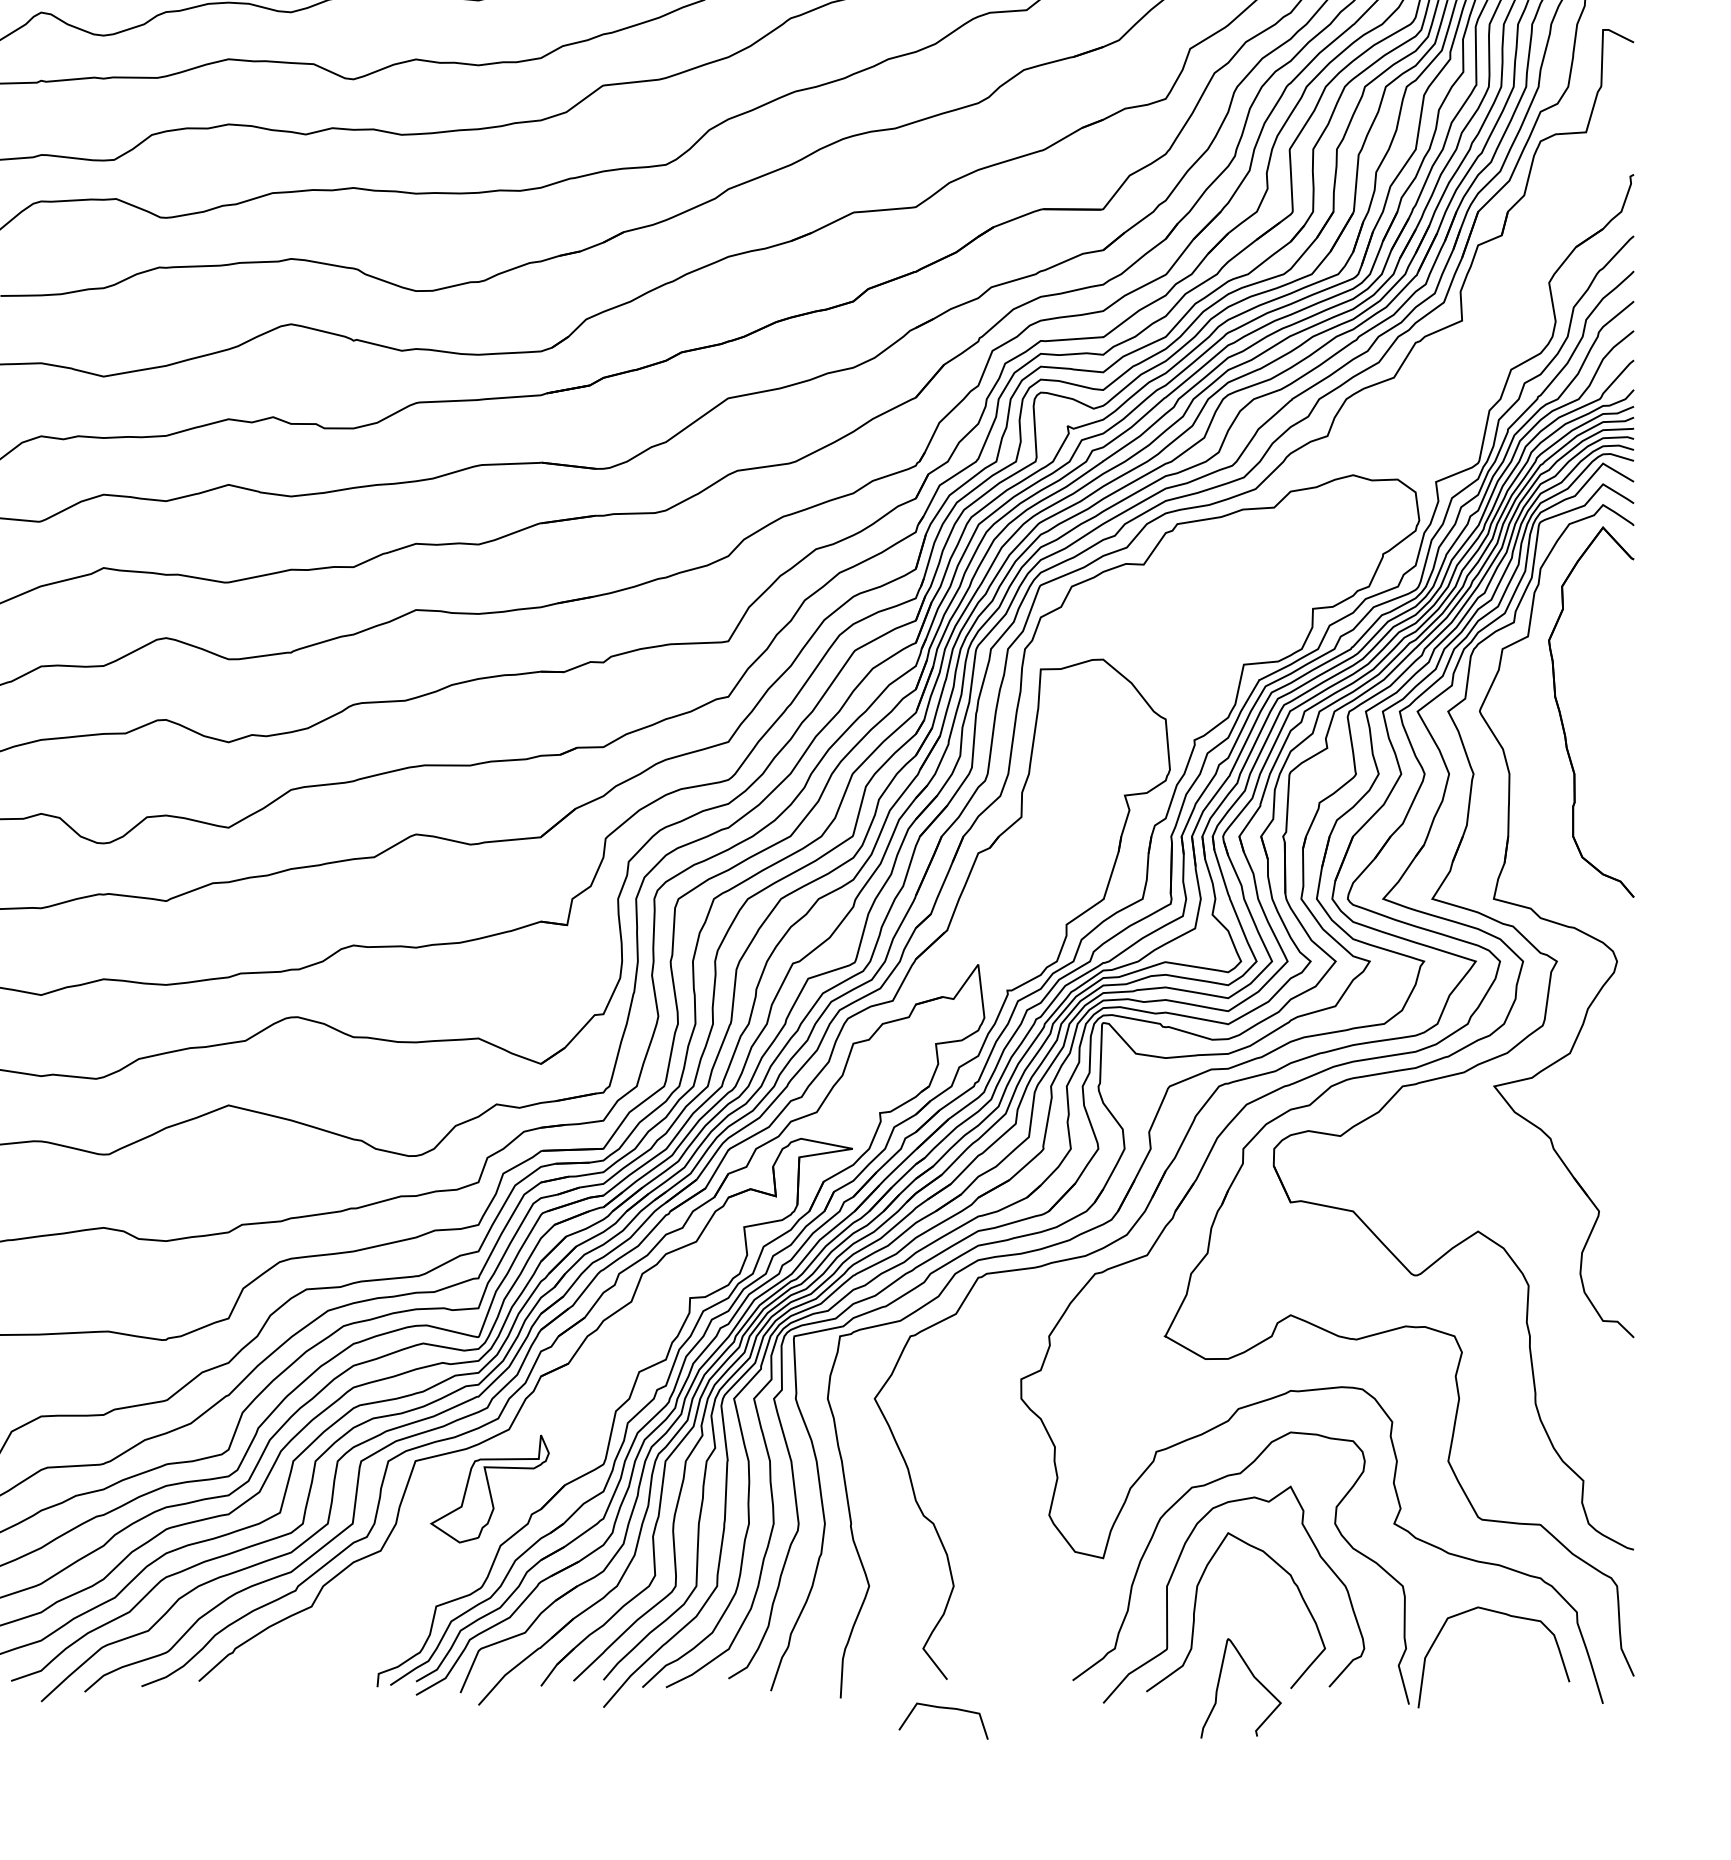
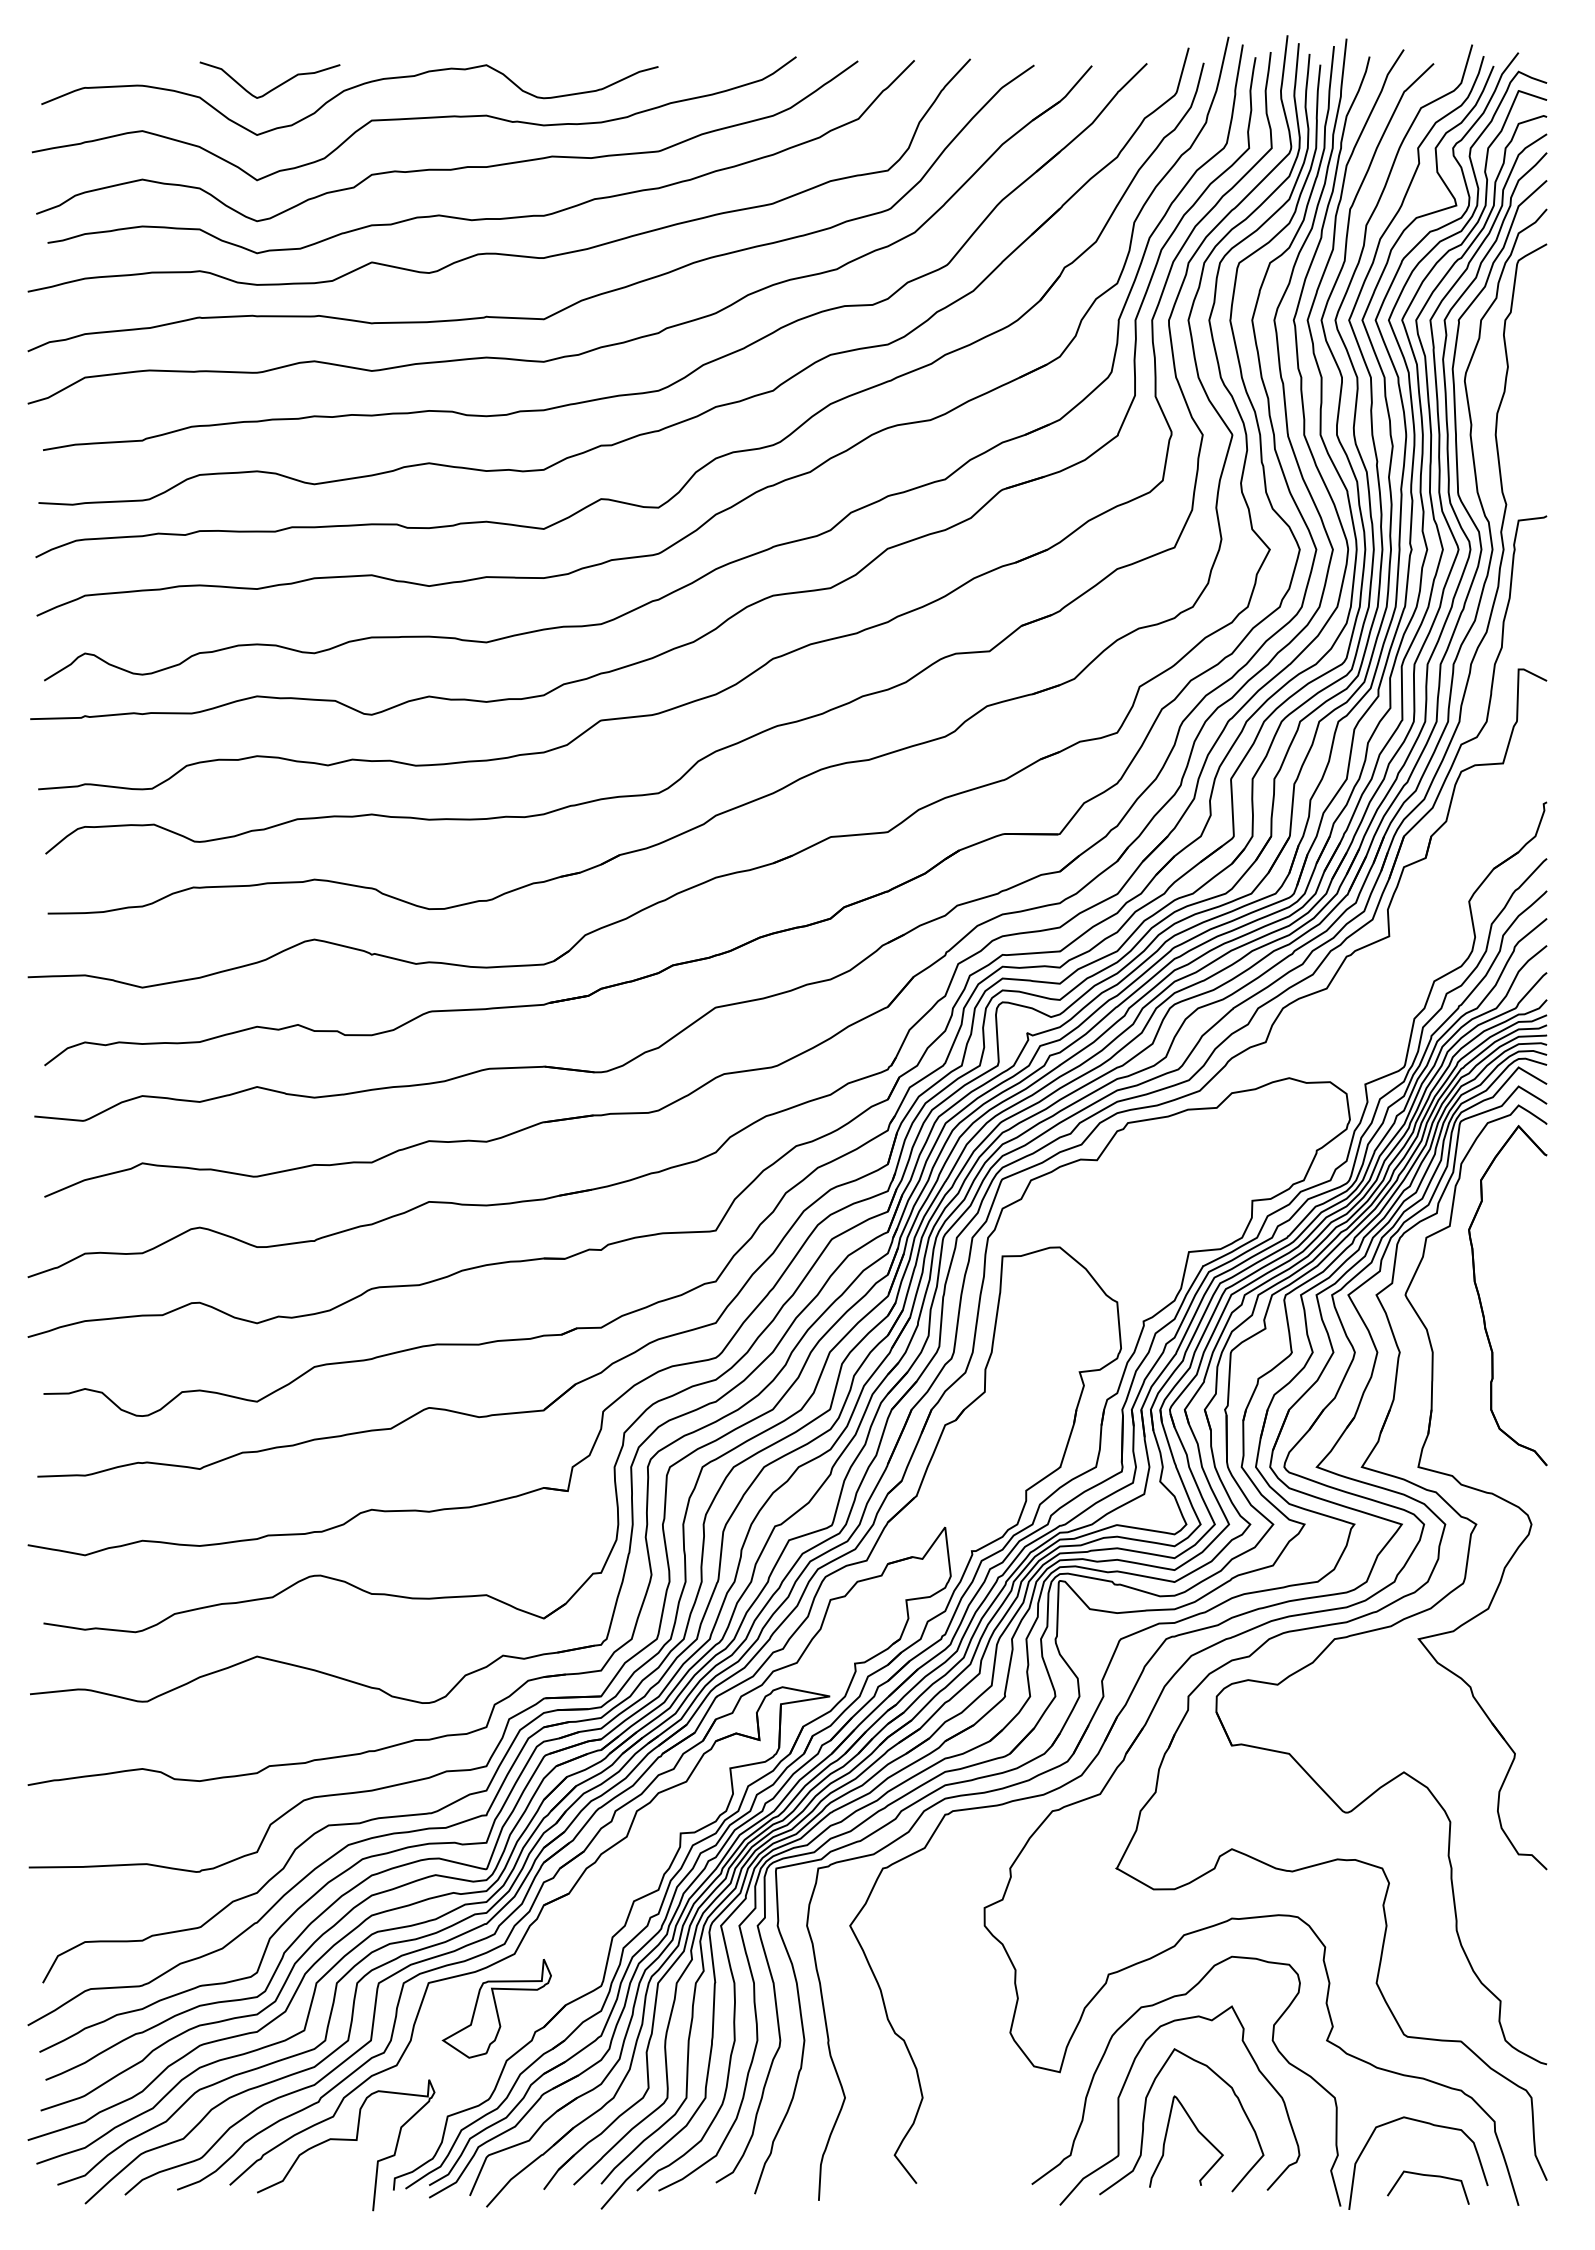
curve: (326, 1632) -> (346, 2140), added
curve: (1253, 1677) -> (1197, 2131), moved
curve: (943, 1708) -> (1428, 2176), moved

